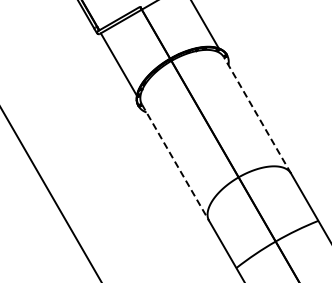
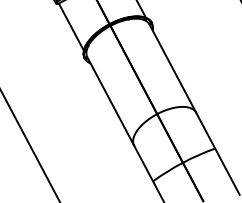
line: (257, 114) -> (172, 67), dashed -> solid
line: (175, 163) -> (110, 102), dashed -> solid

